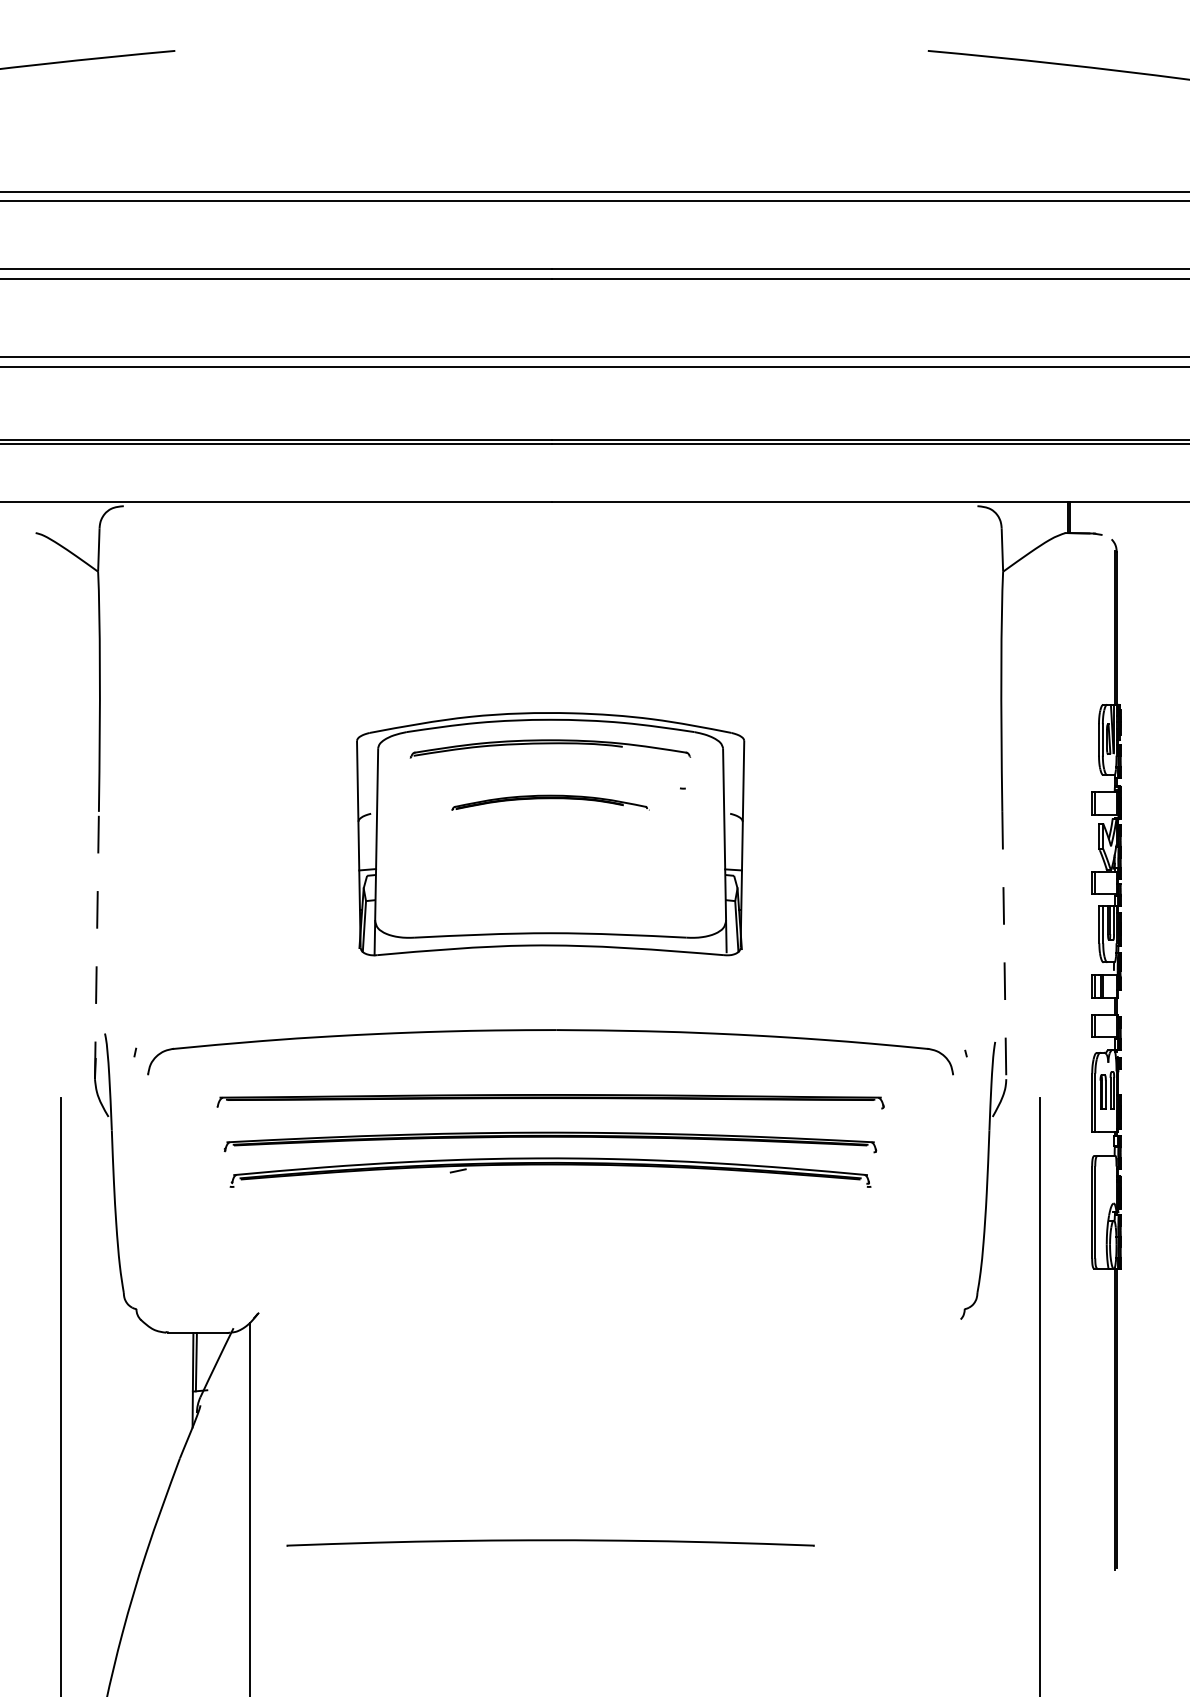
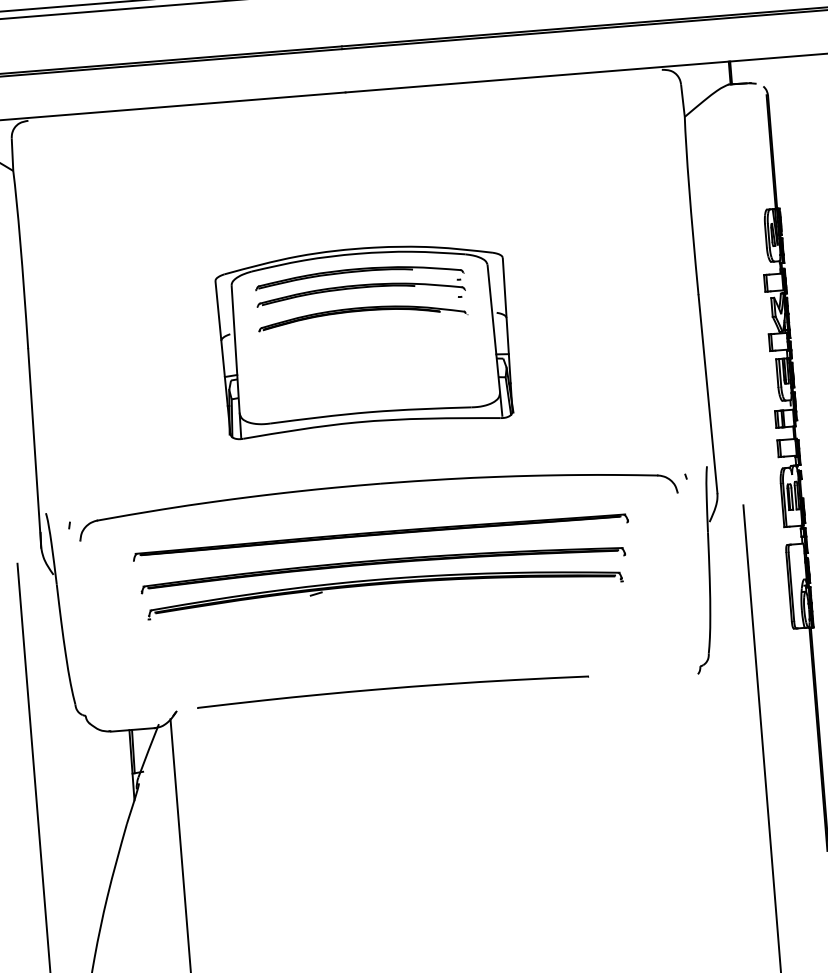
part: (550, 770) -> (360, 291), added
part: (550, 802) -> (362, 315), size x1.43
line: (96, 945) -> (34, 448), dashed -> solid
line: (1004, 945) -> (708, 394), dashed -> solid
part: (550, 1542) -> (392, 689), moved

